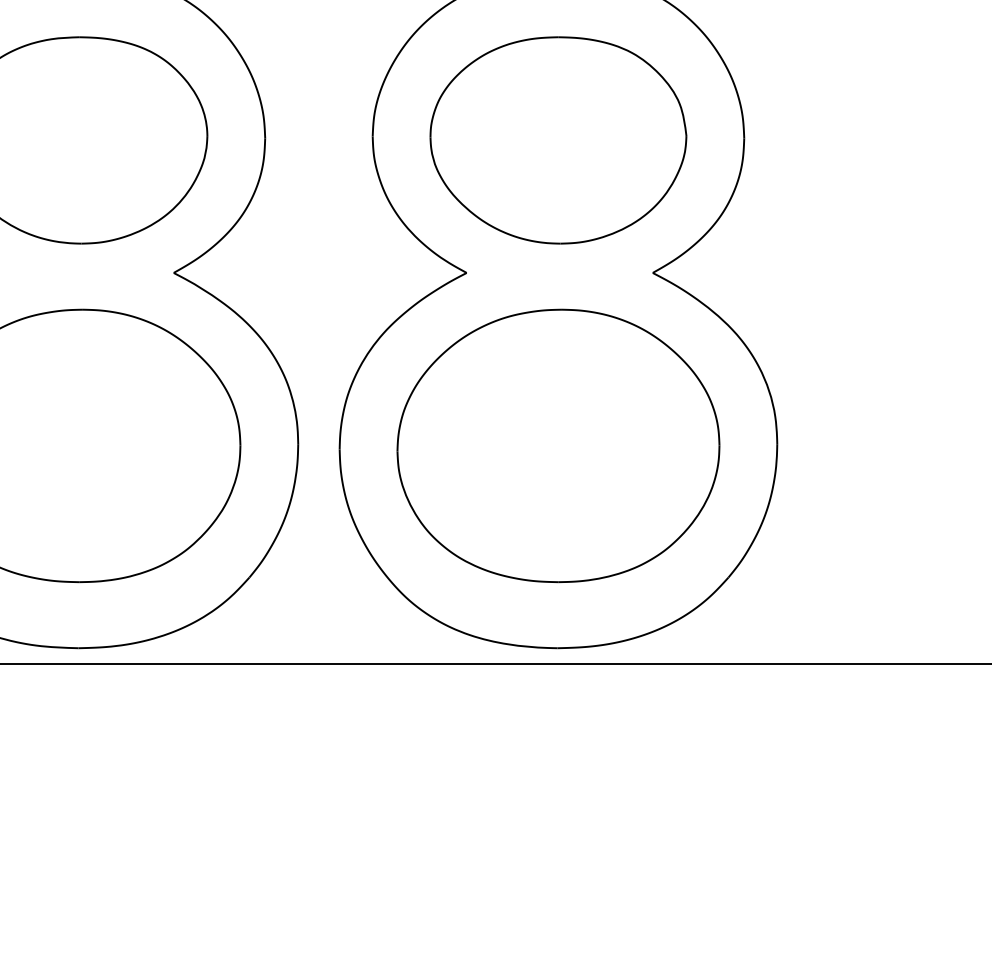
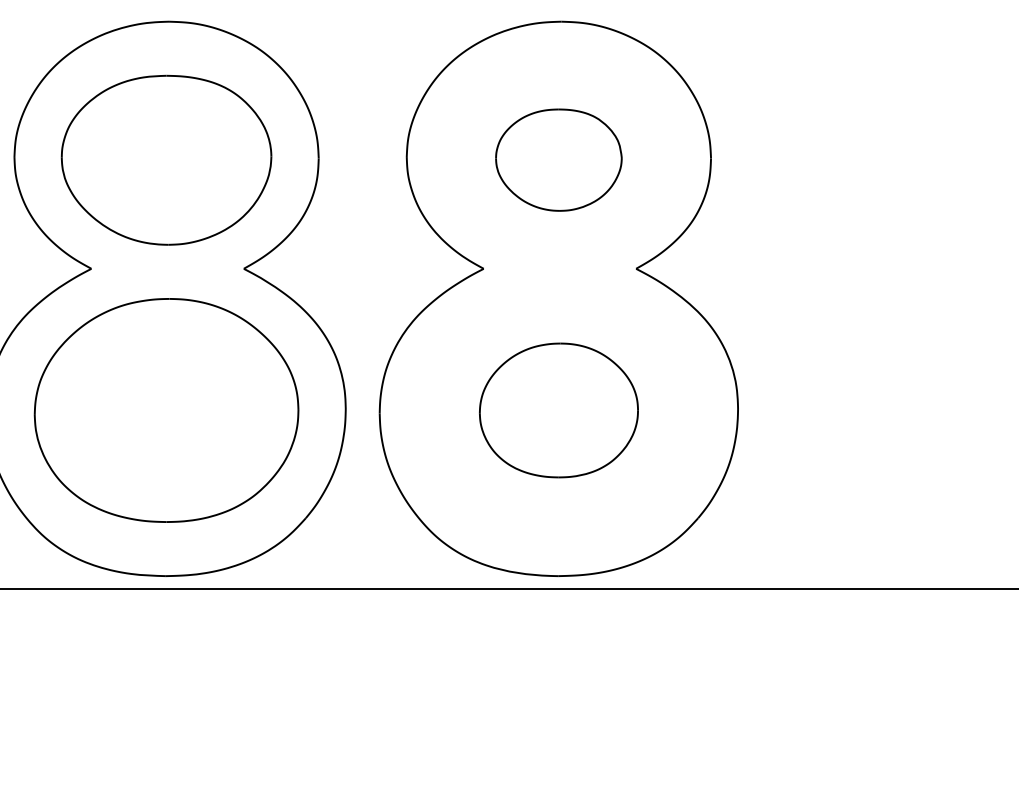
part: (557, 139) -> (558, 159), size x0.6
part: (557, 445) -> (558, 410), size x0.6

